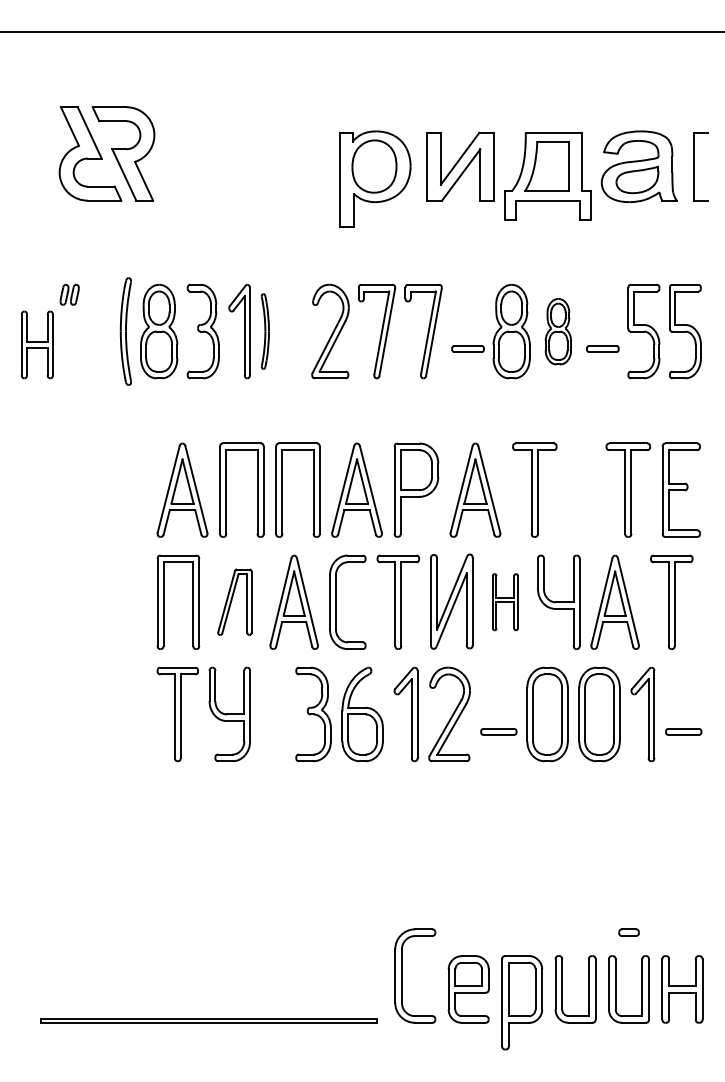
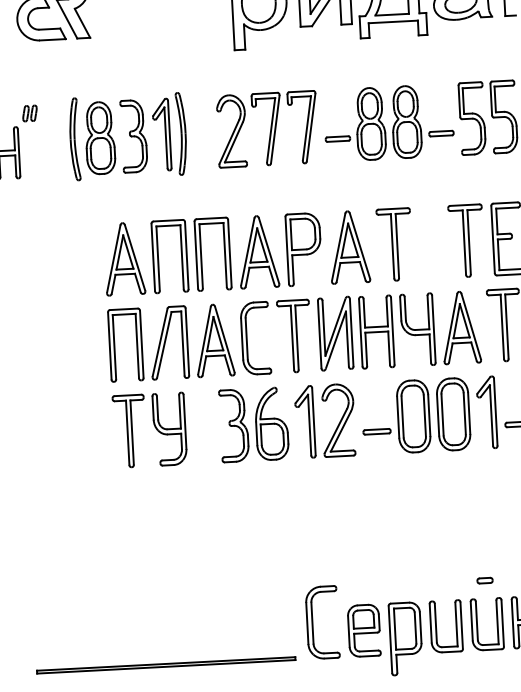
part: (265, 331) -> (181, 133), size x1.43
part: (558, 331) -> (406, 121), size x1.43
part: (234, 601) -> (168, 342), size x1.43
part: (505, 601) -> (376, 331), size x1.67

